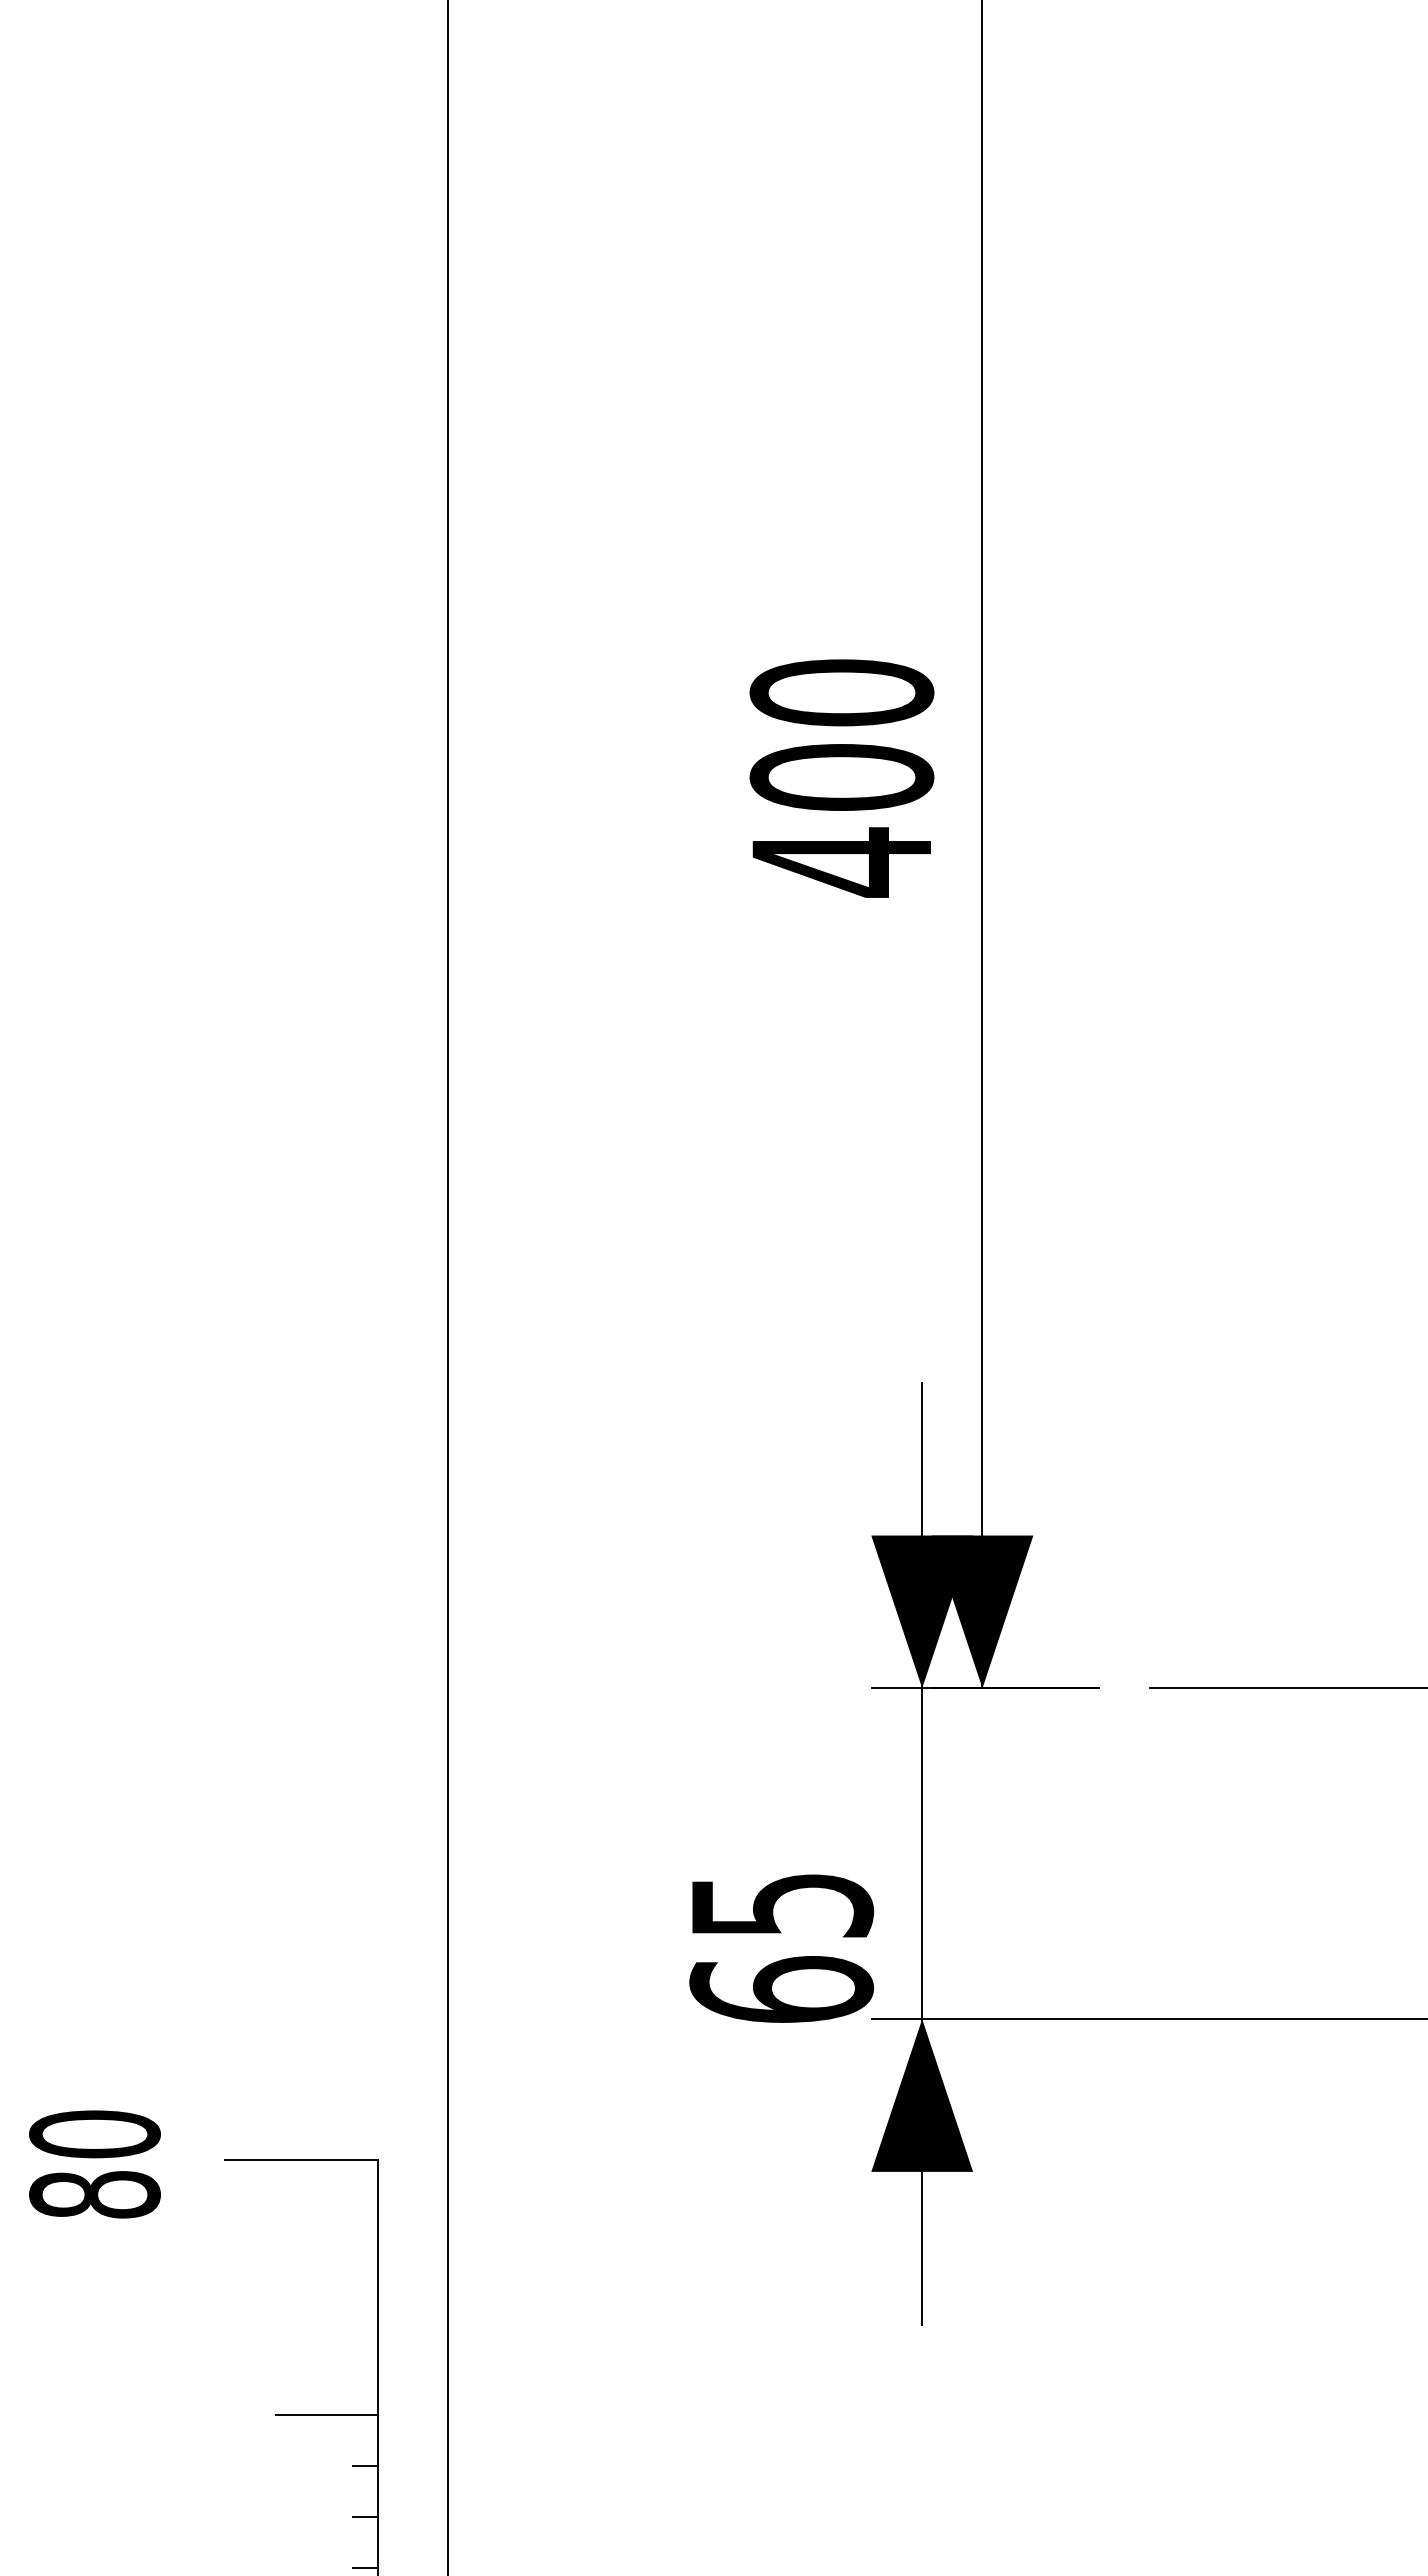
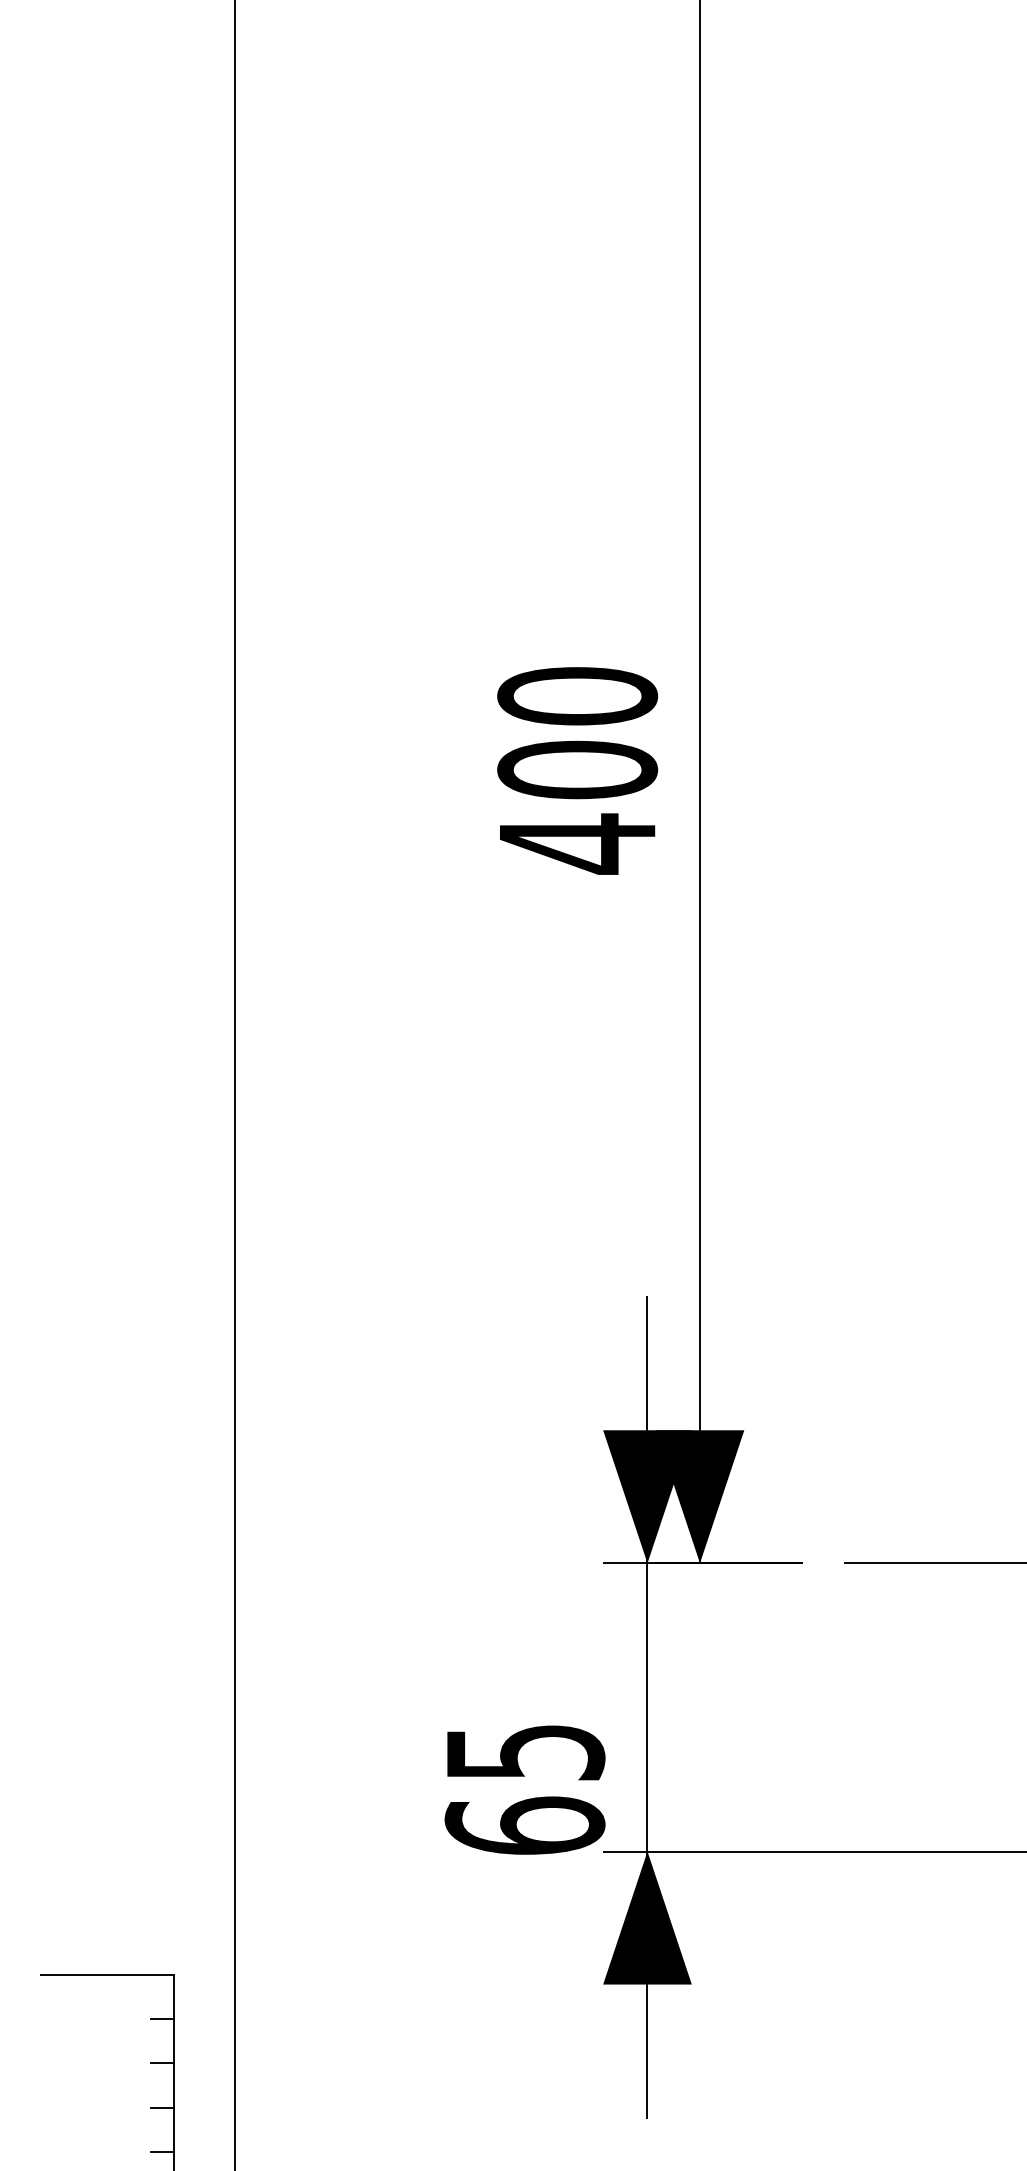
line: (365, 2211) -> (162, 2019), added
line: (365, 2262) -> (162, 2063), added
line: (365, 2313) -> (162, 2107), added
line: (365, 2364) -> (162, 2152), added

